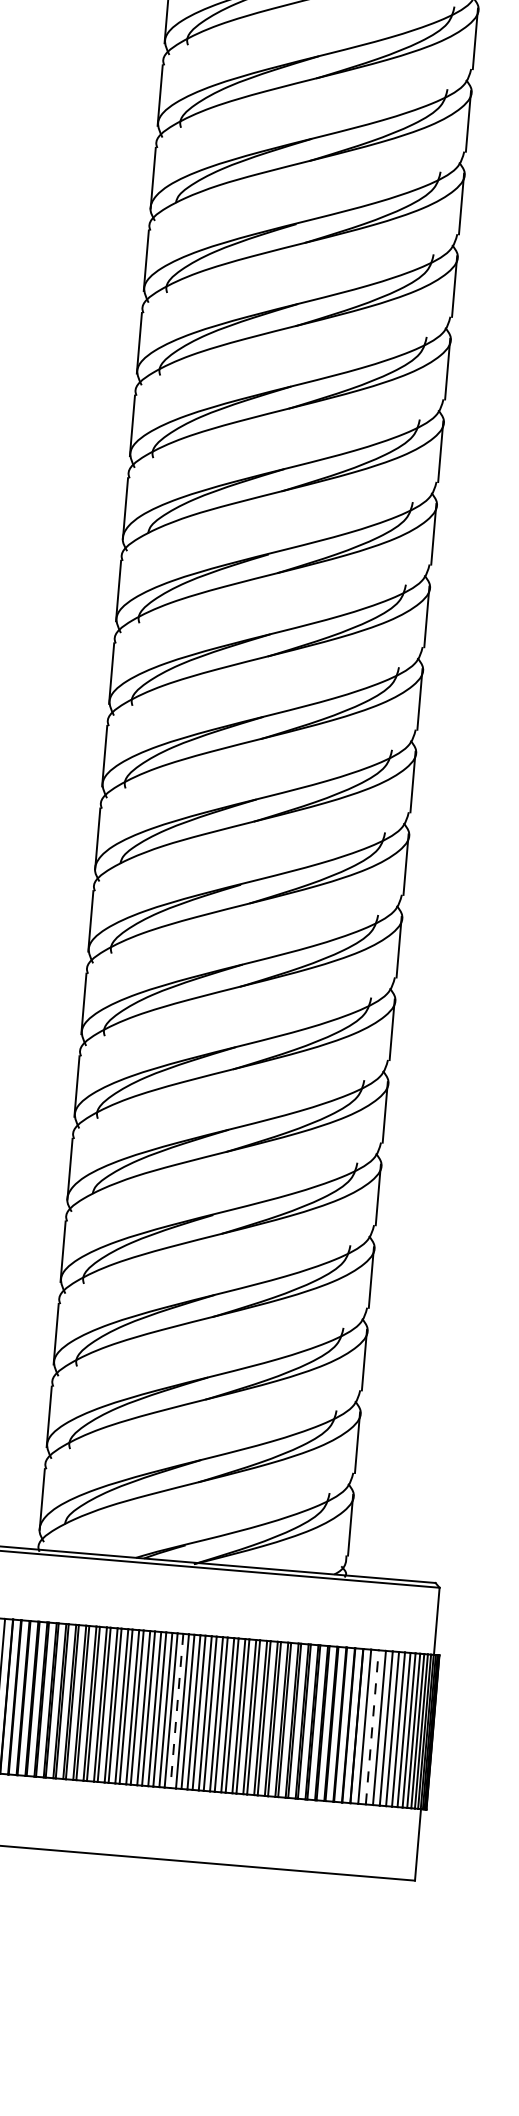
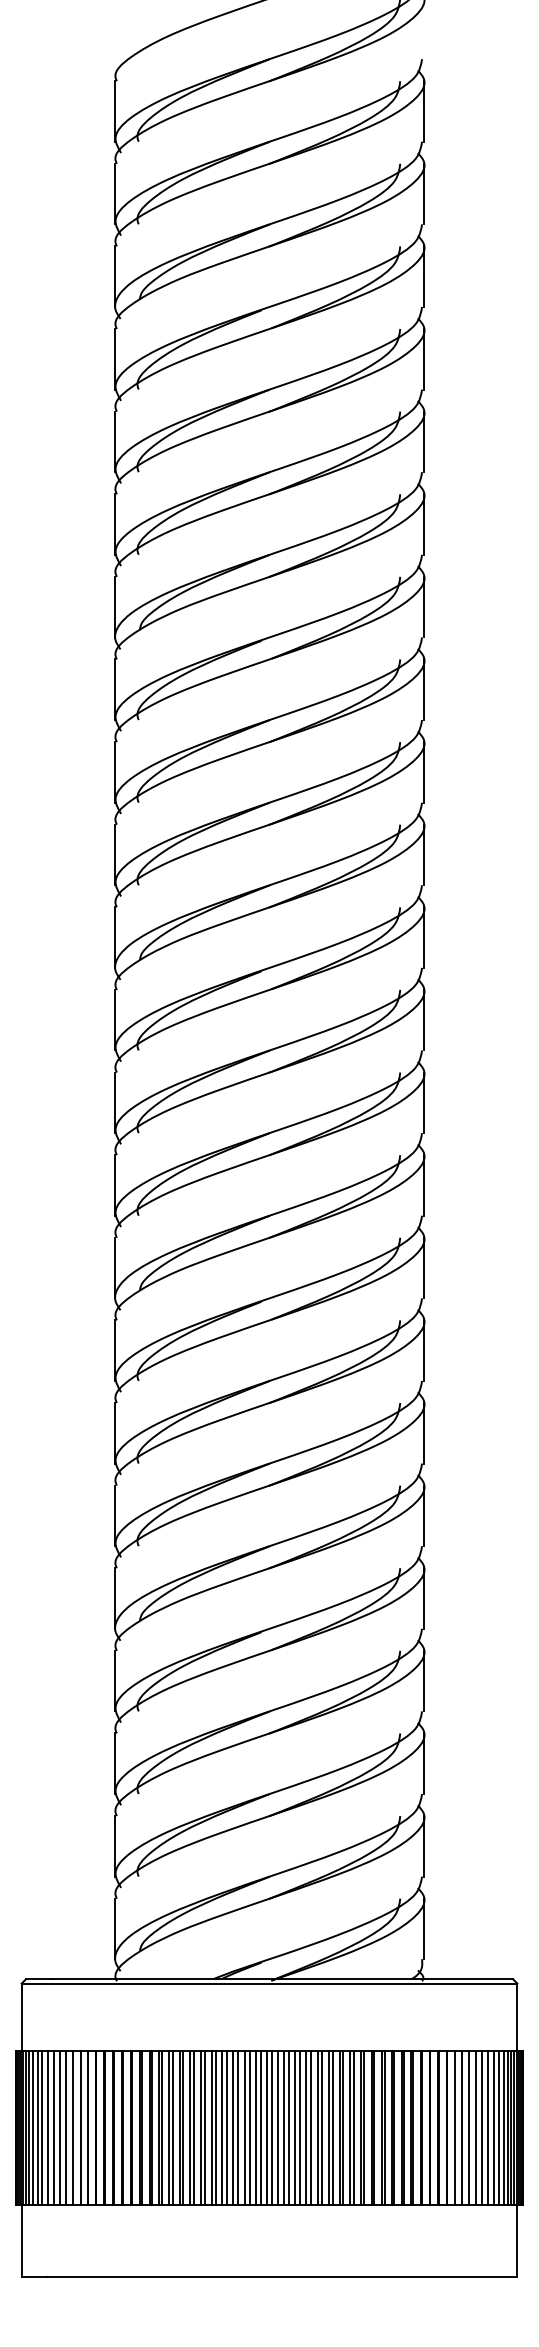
line: (176, 1711) -> (266, 2128), dashed -> solid
line: (372, 1727) -> (462, 2127), dashed -> solid

